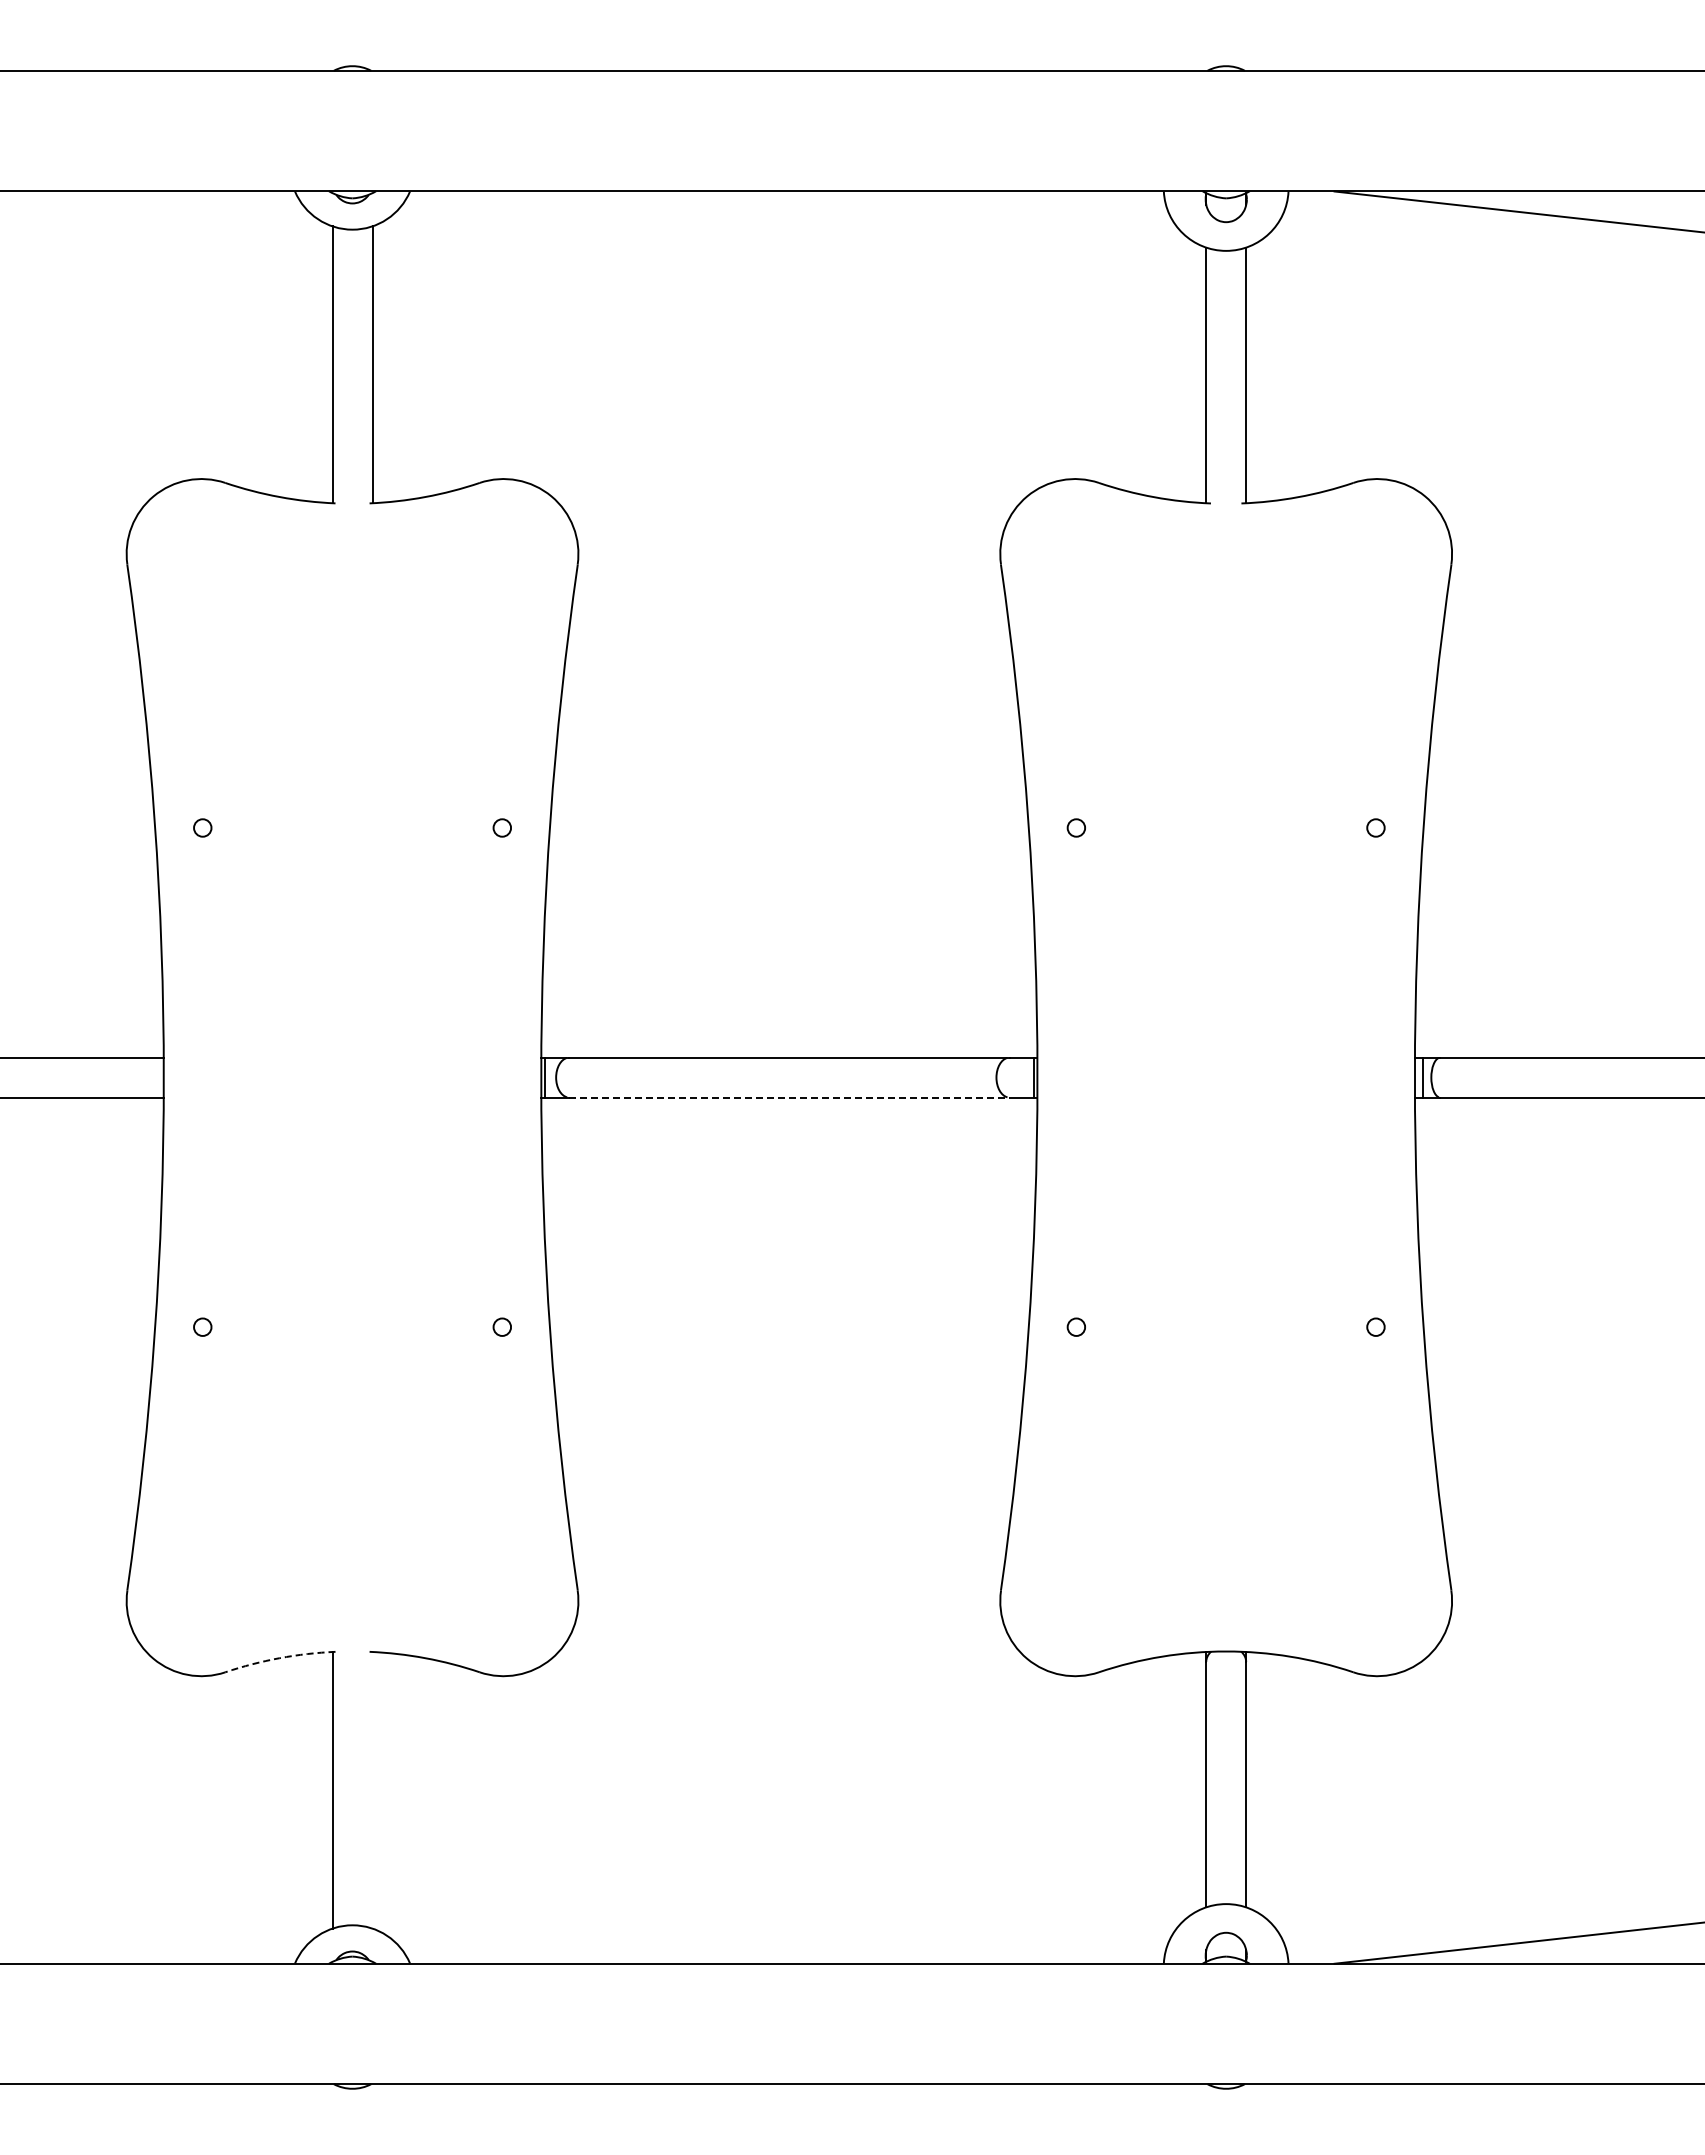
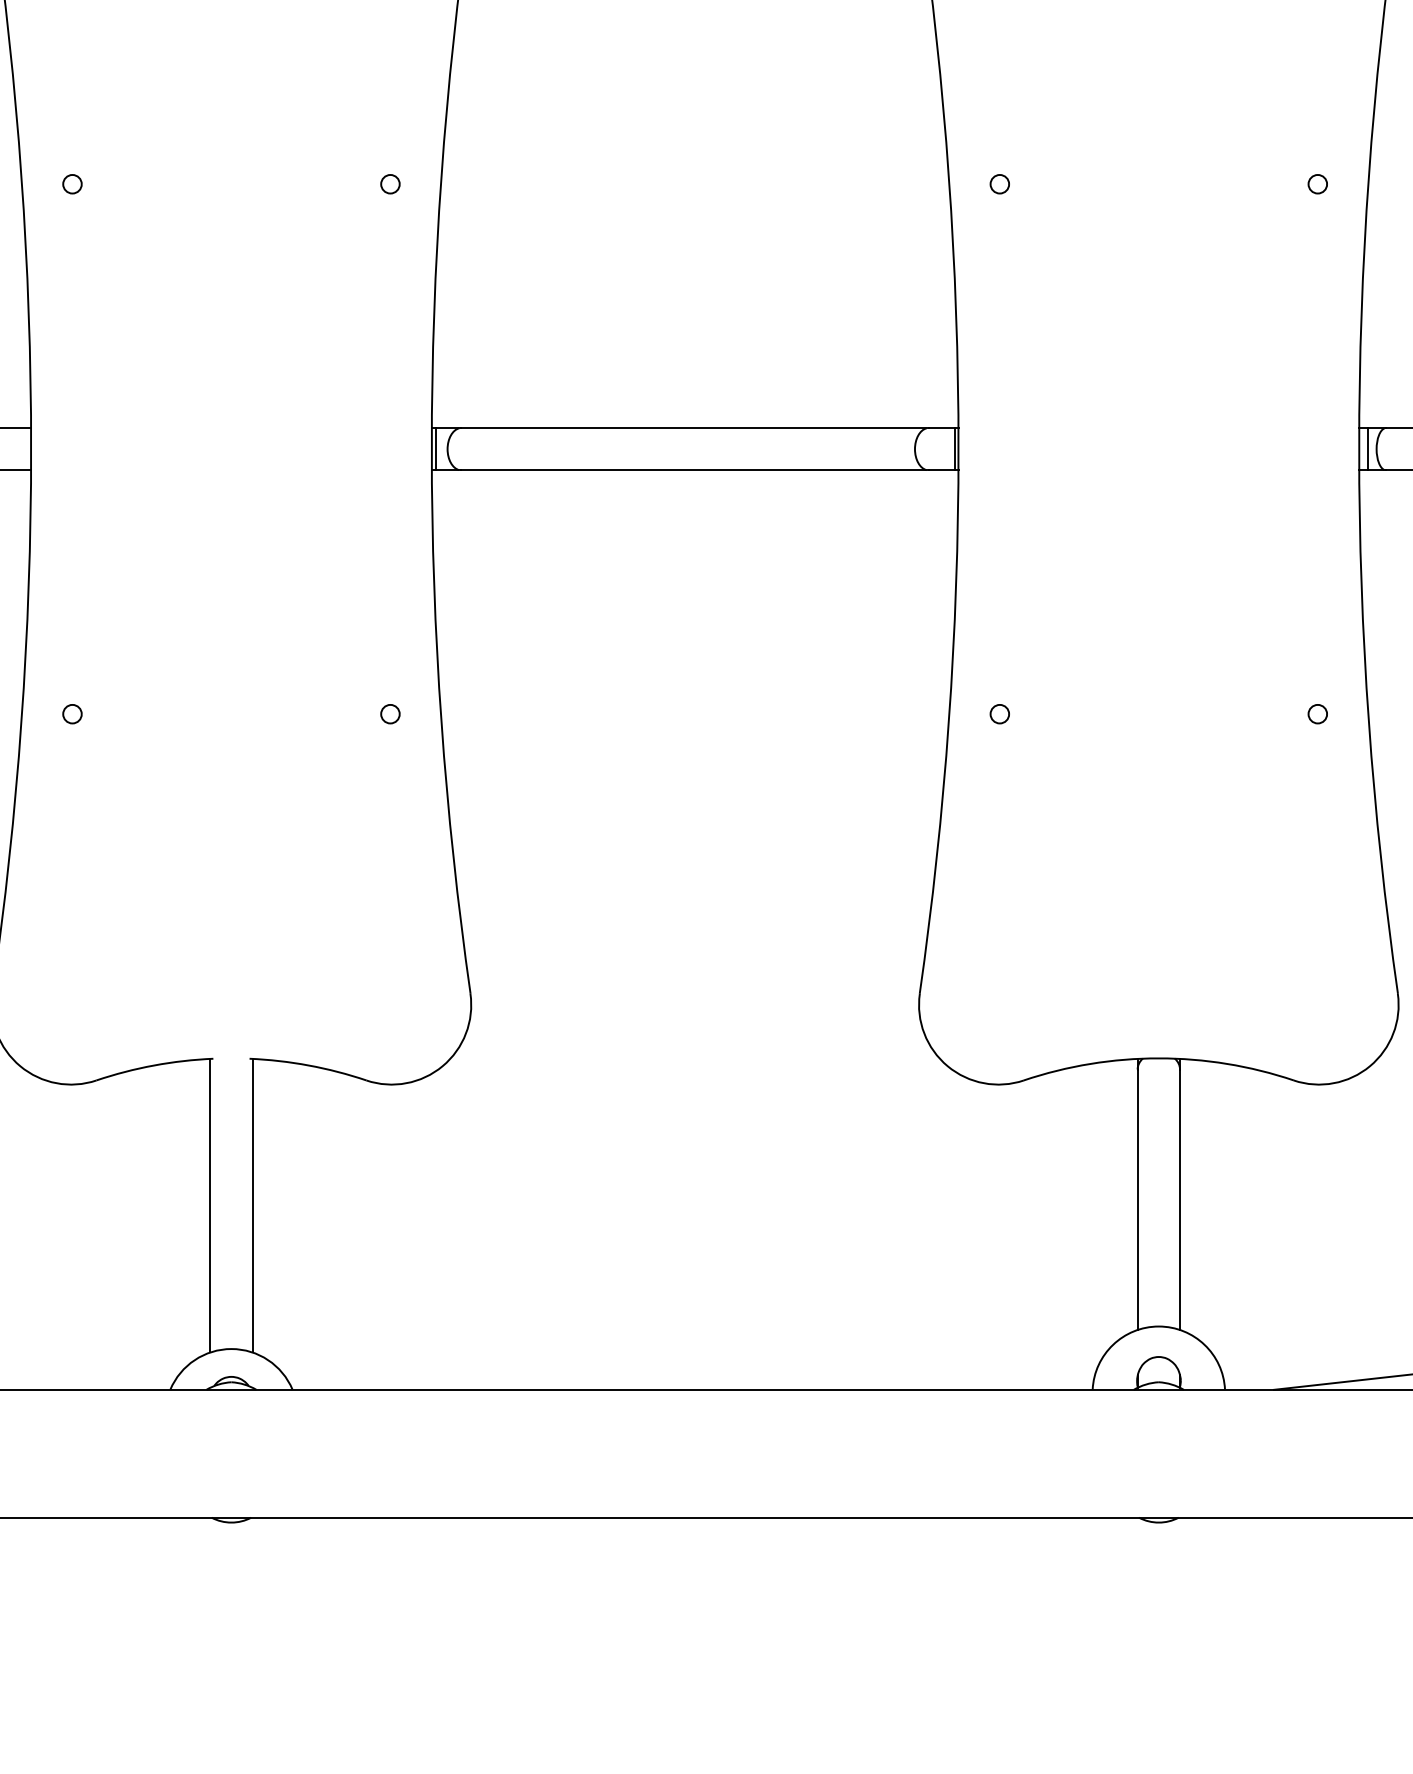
line: (789, 1097) -> (695, 470), dashed -> solid
arc: (279, 1658) -> (153, 1065), dashed -> solid
line: (372, 1789) -> (252, 1204), added

